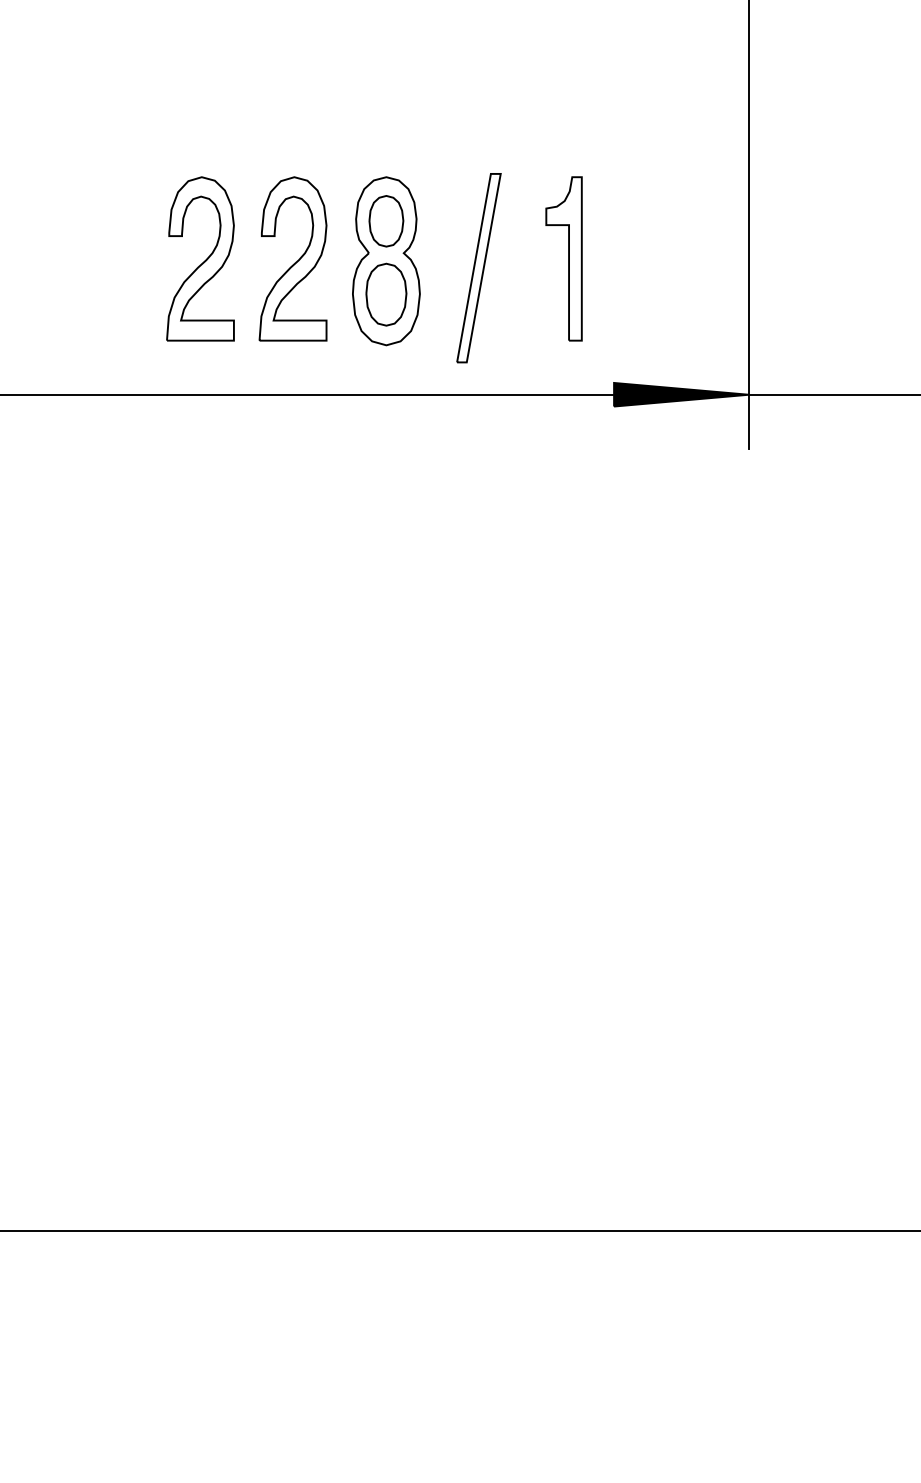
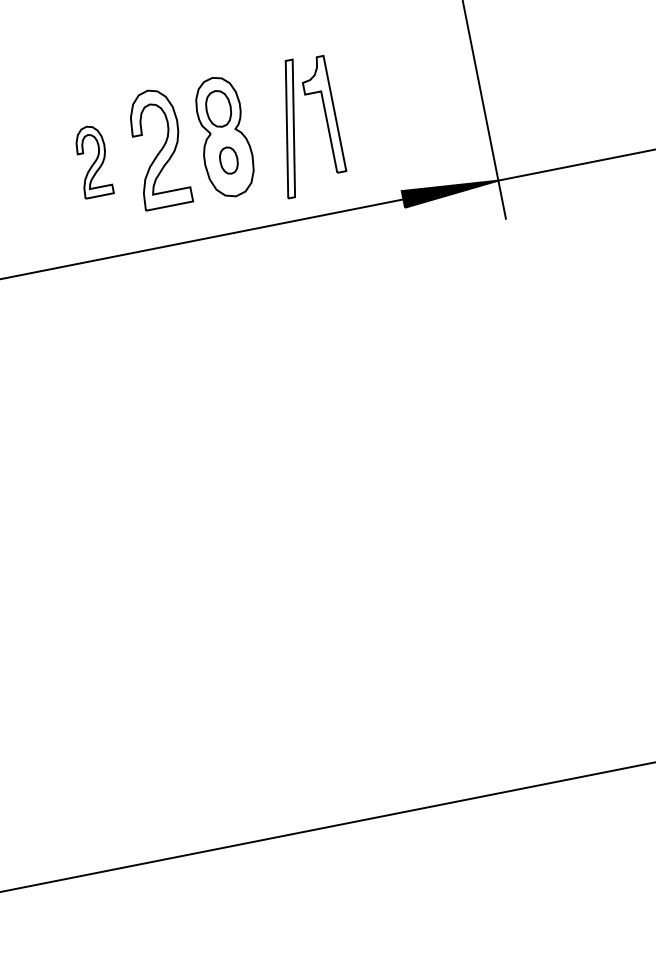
part: (200, 258) -> (92, 161), size x0.6
part: (563, 258) -> (321, 115), moved
part: (386, 294) -> (228, 160), size x0.6

